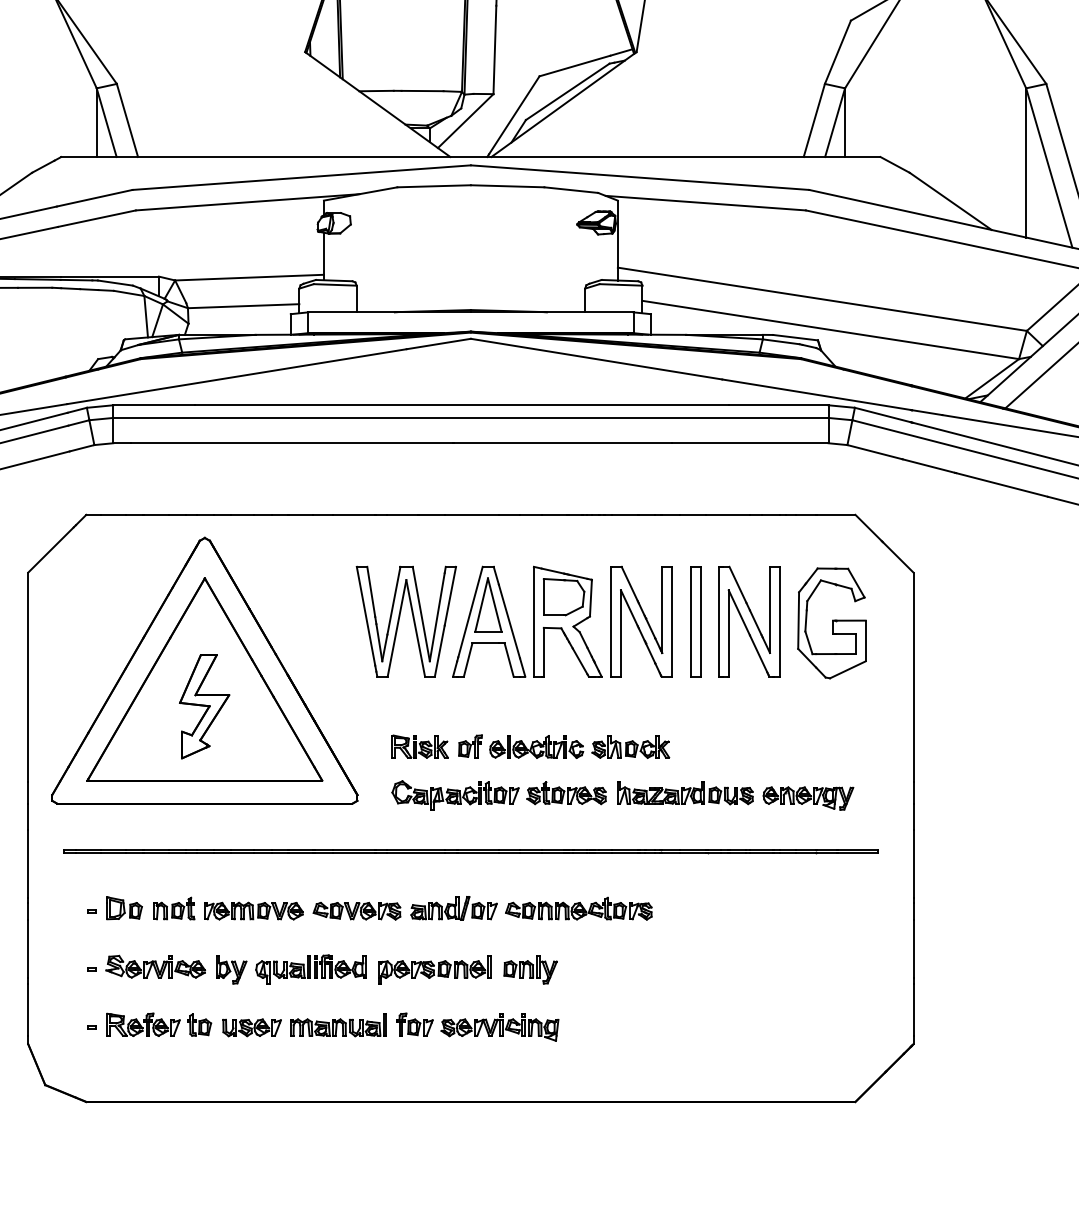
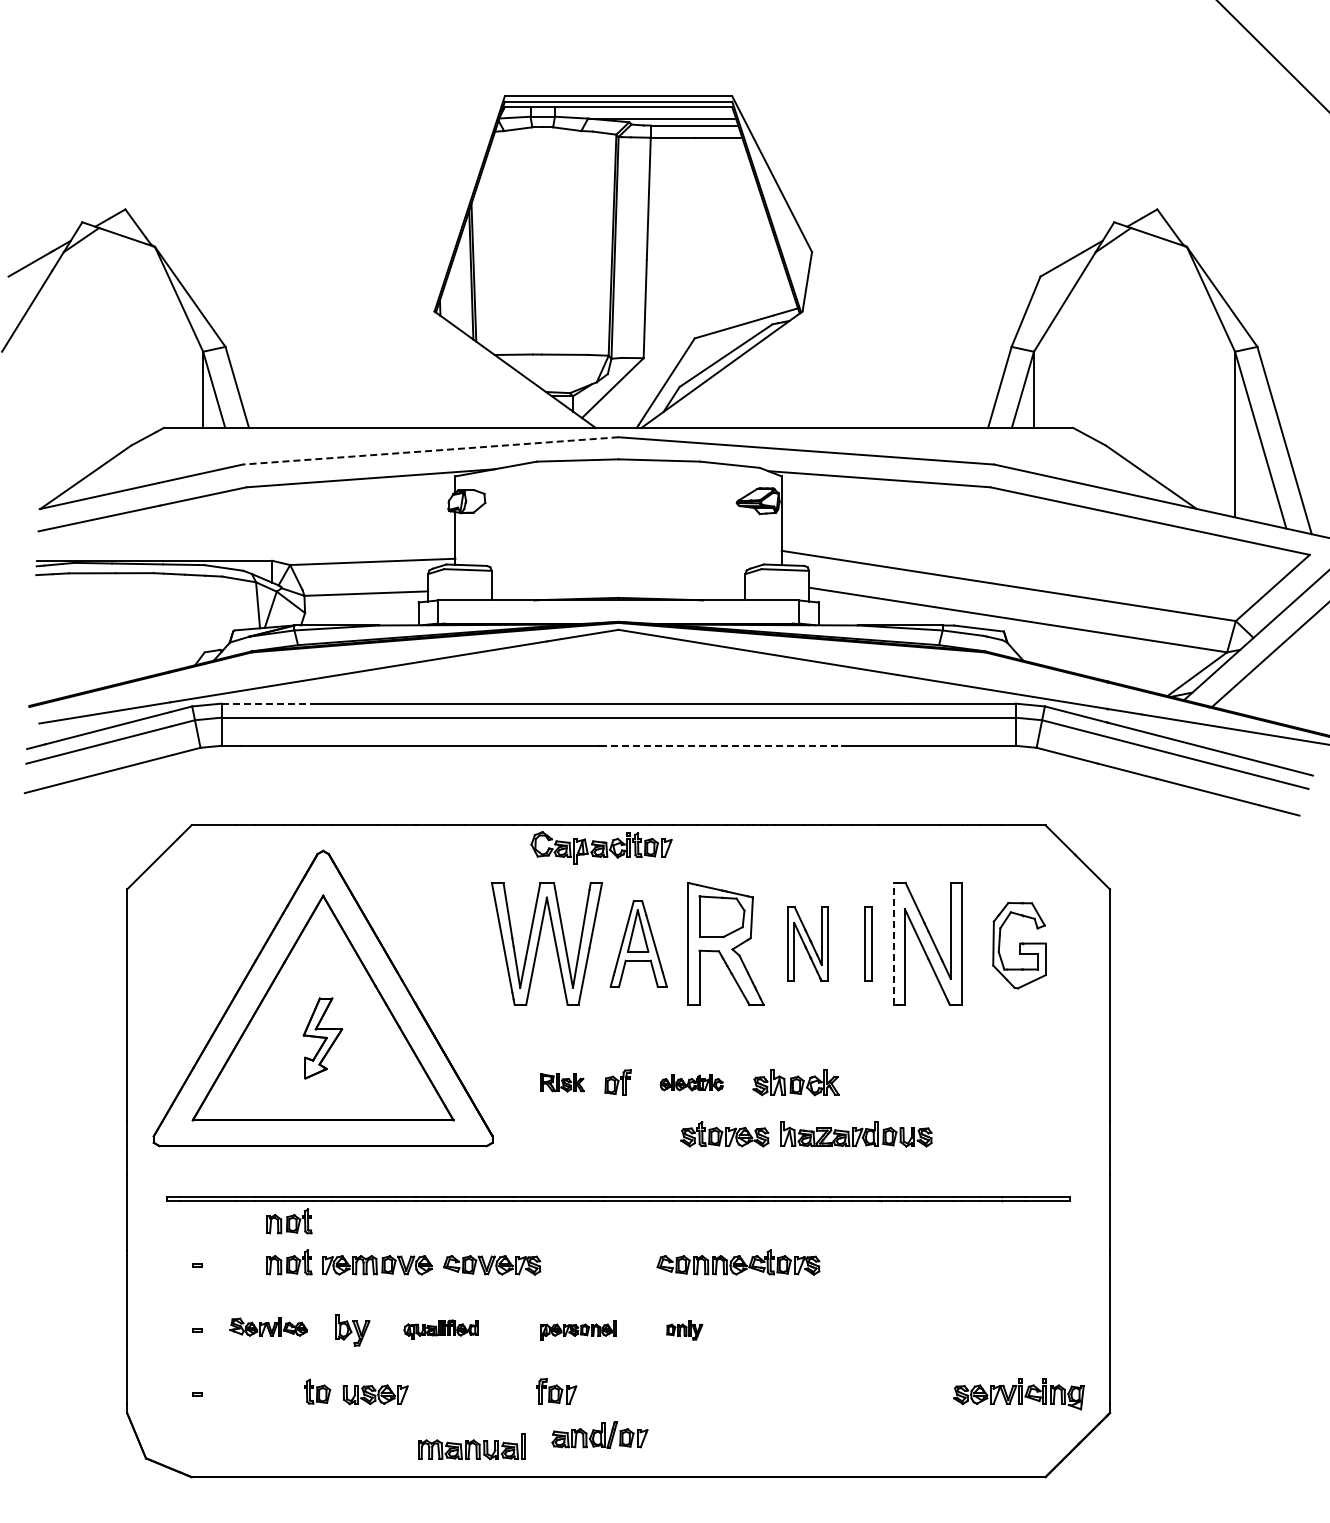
line: (301, 177) -> (430, 450), solid -> dashed
line: (154, 405) -> (267, 703), solid -> dashed
line: (562, 442) -> (720, 745), solid -> dashed
part: (488, 621) -> (638, 943), size x0.7
part: (641, 621) -> (807, 943), size x0.6
part: (696, 621) -> (868, 943), size x0.6
line: (719, 621) -> (894, 943), solid -> dashed
part: (832, 623) -> (1019, 945), size x0.7
part: (204, 706) -> (322, 1038), size x0.7
part: (420, 746) -> (562, 1082), size x0.7
part: (536, 746) -> (691, 1082), size x0.6
part: (455, 795) -> (601, 847), moved
part: (807, 797) -> (992, 1139), removed
part: (174, 871) -> (289, 1221), added
part: (453, 907) -> (599, 1434), moved
part: (124, 908) -> (234, 1262), removed
part: (155, 967) -> (268, 1327), size x0.7
part: (310, 969) -> (440, 1329), size x0.6
part: (434, 969) -> (578, 1330), size x0.6
part: (530, 969) -> (684, 1330), size x0.6
part: (143, 1024) -> (255, 1391), removed
part: (338, 1024) -> (471, 1446), moved
part: (499, 1027) -> (1018, 1394), moved

